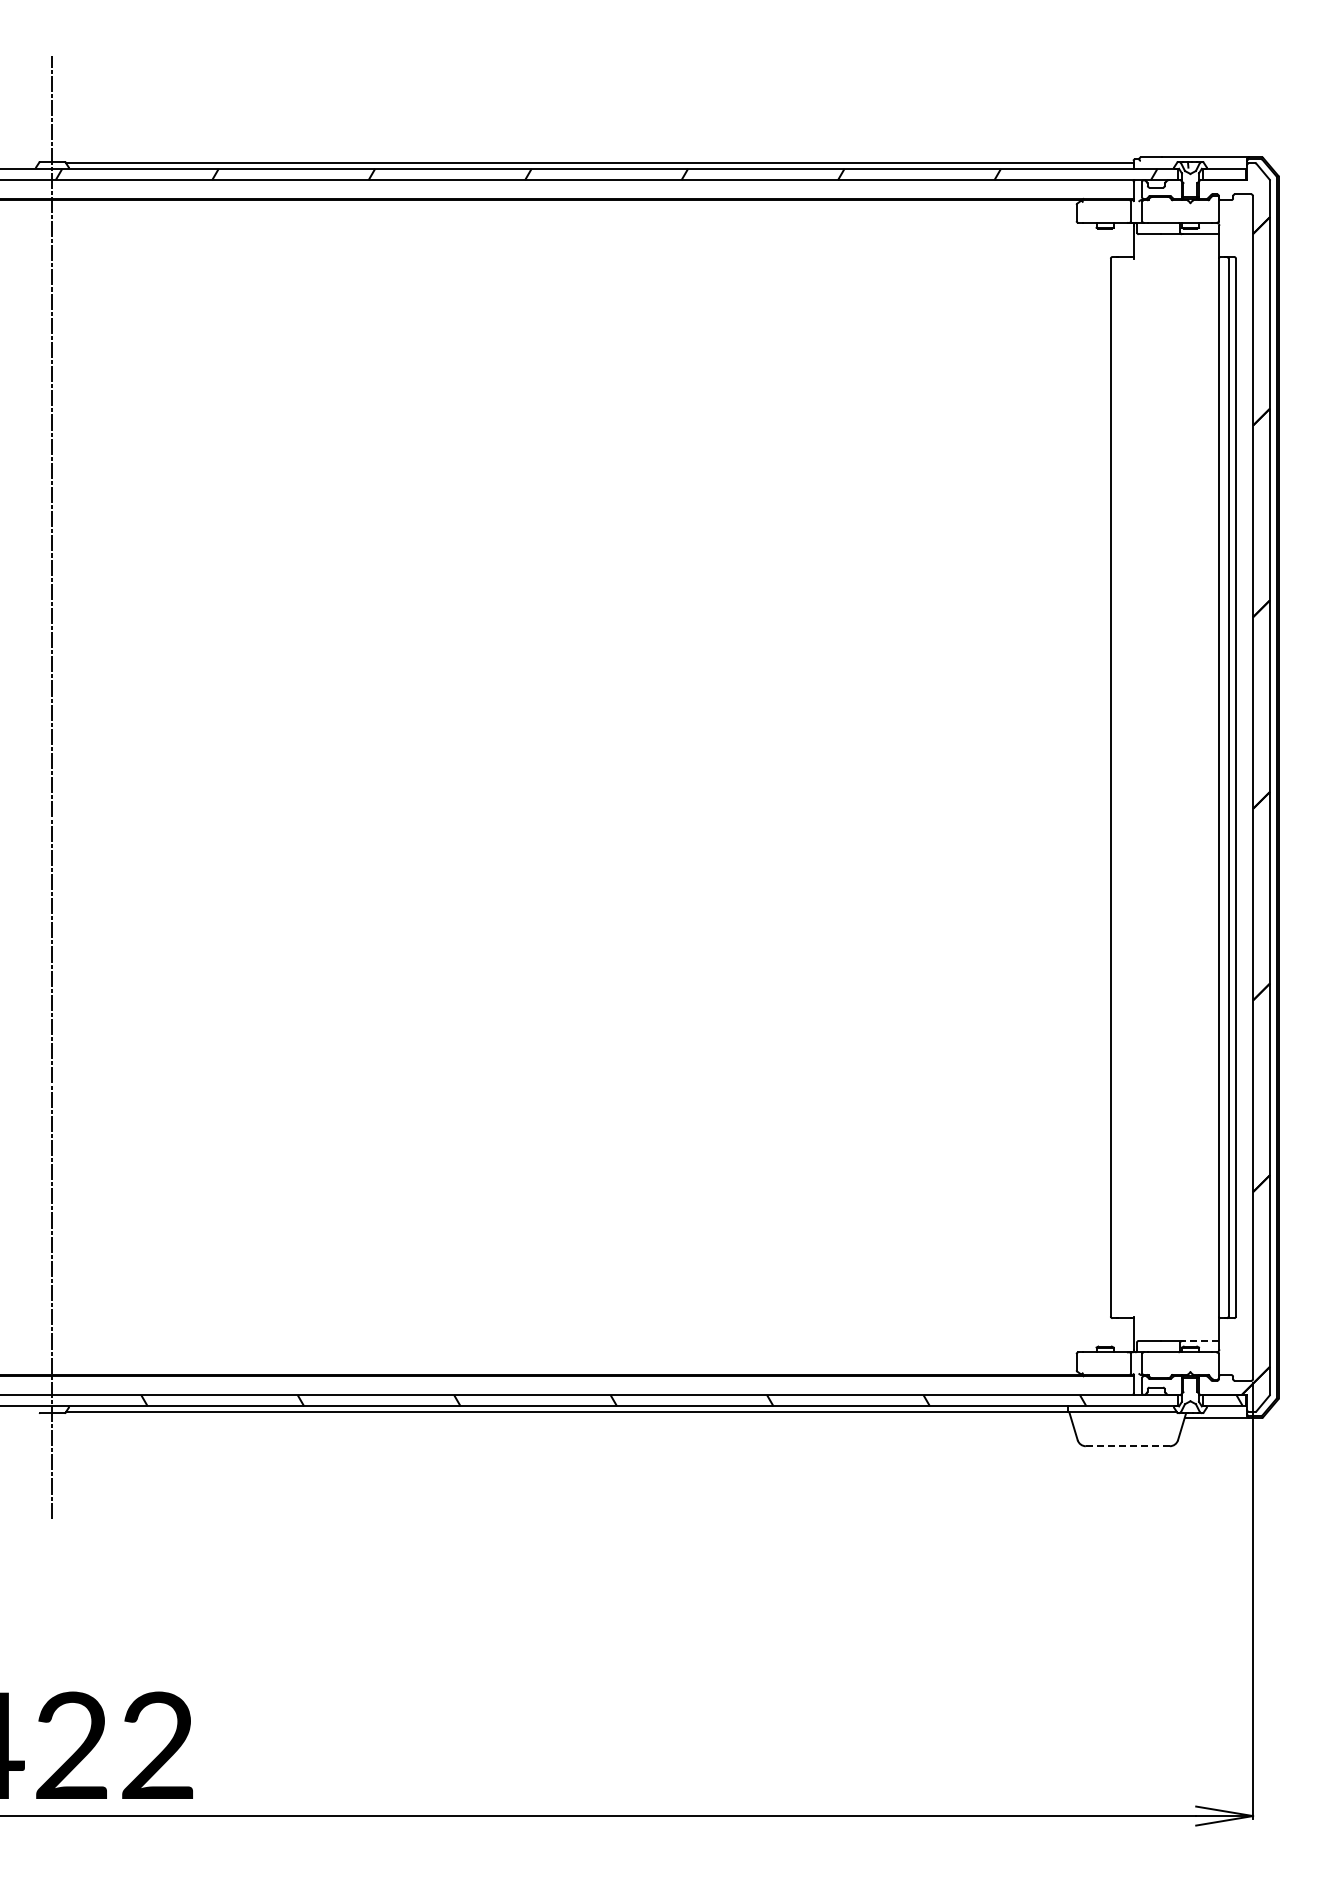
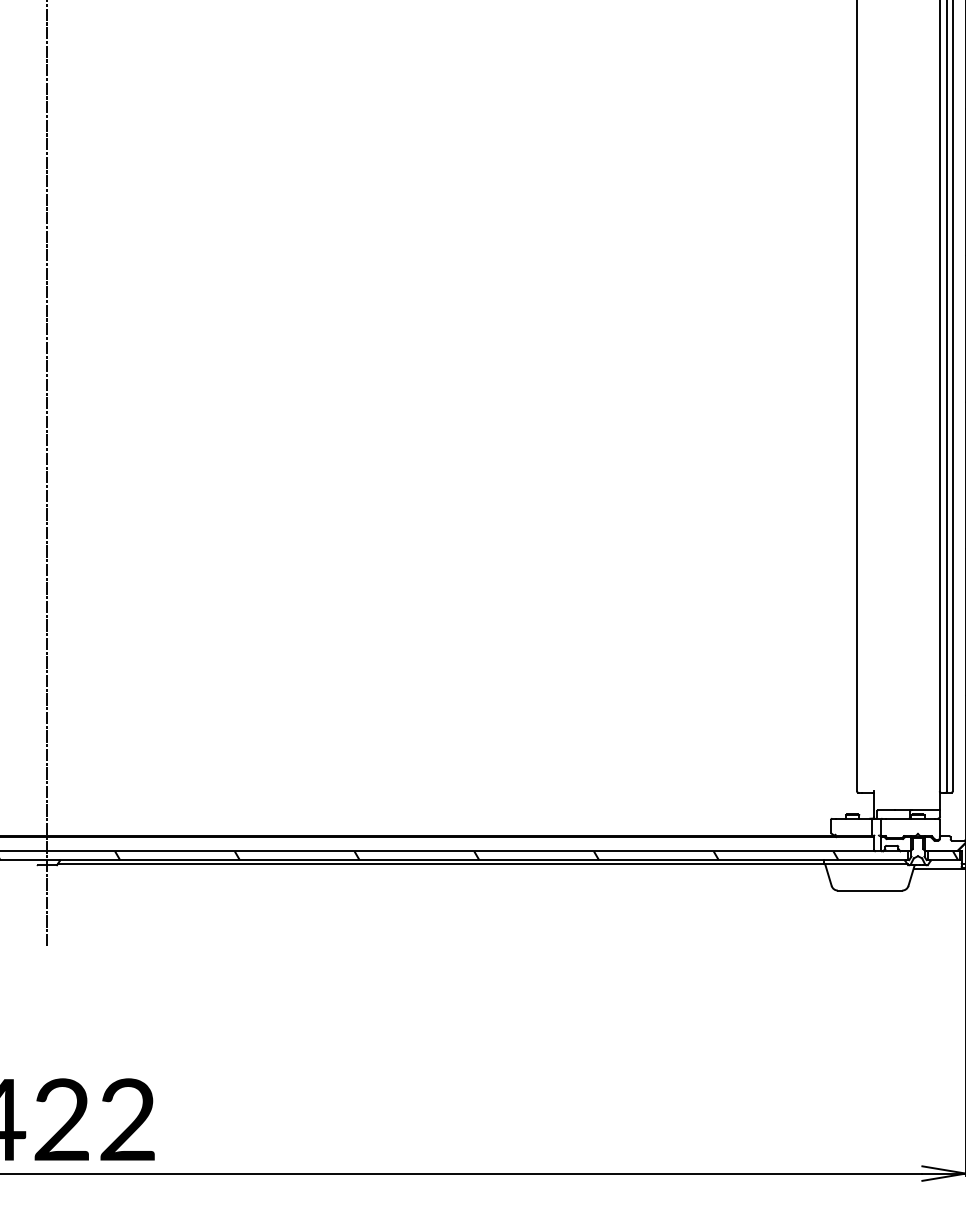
line: (1200, 1340) -> (925, 809), dashed -> solid
line: (1127, 1446) -> (869, 890), dashed -> solid

